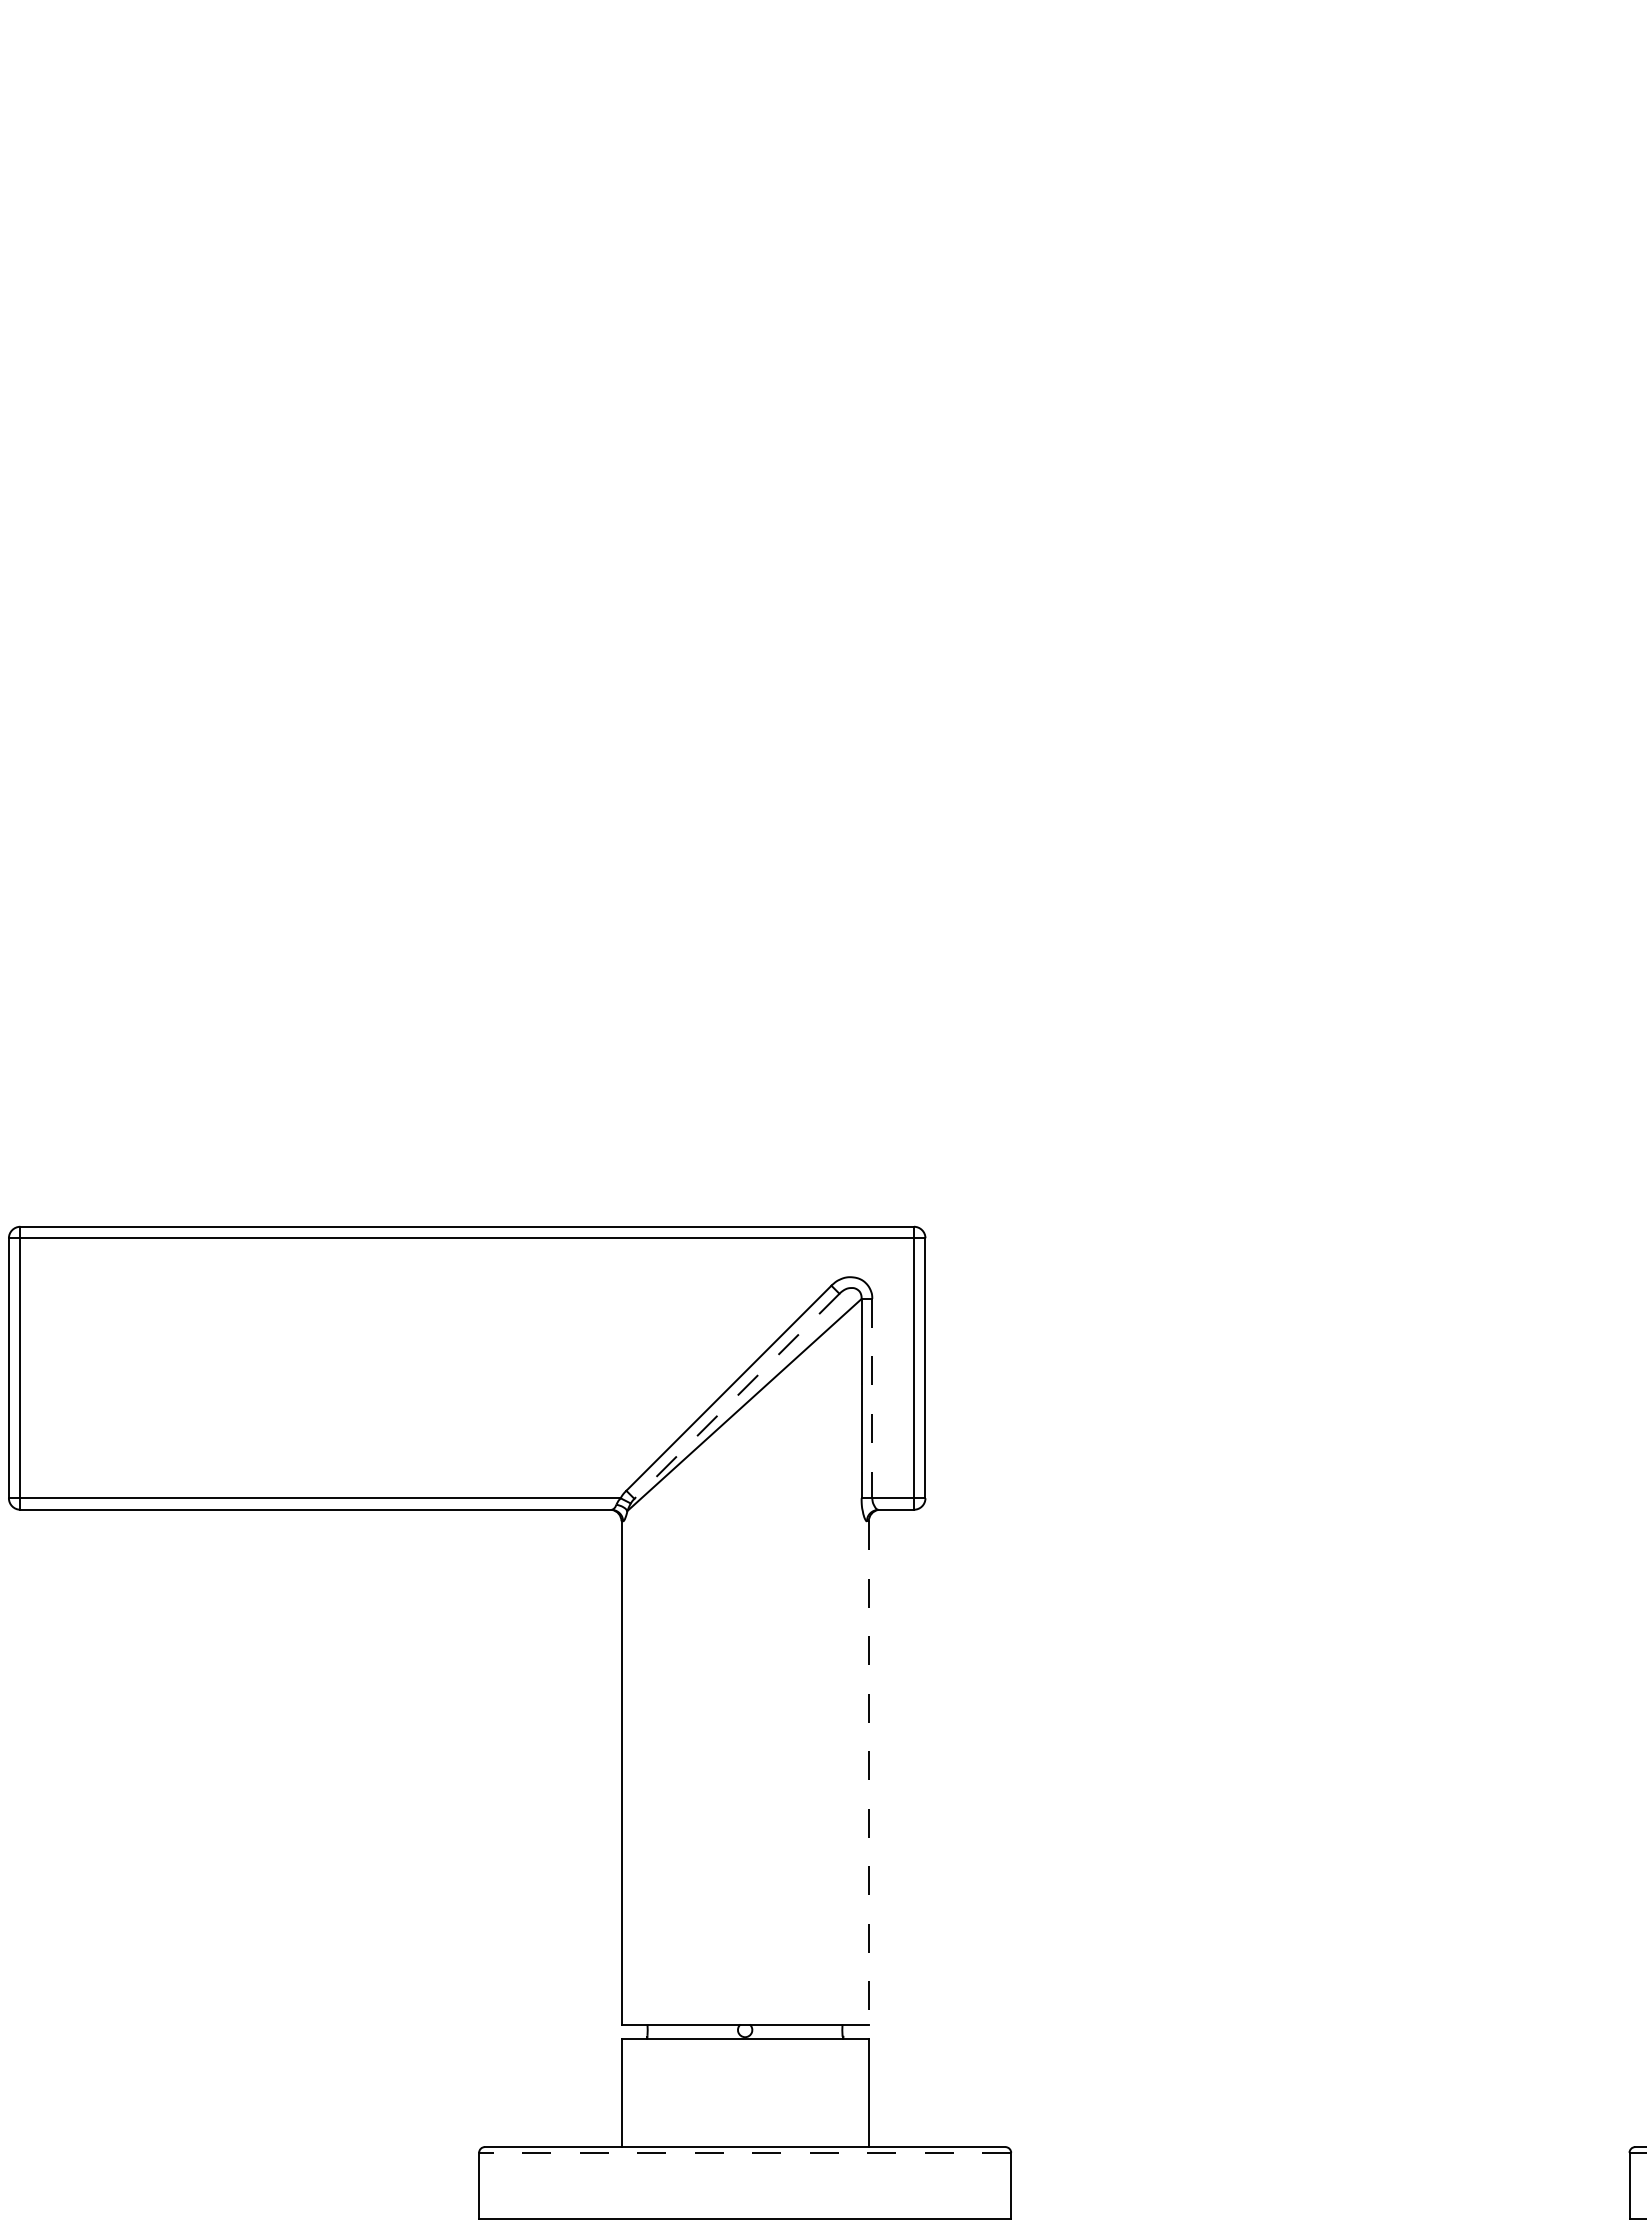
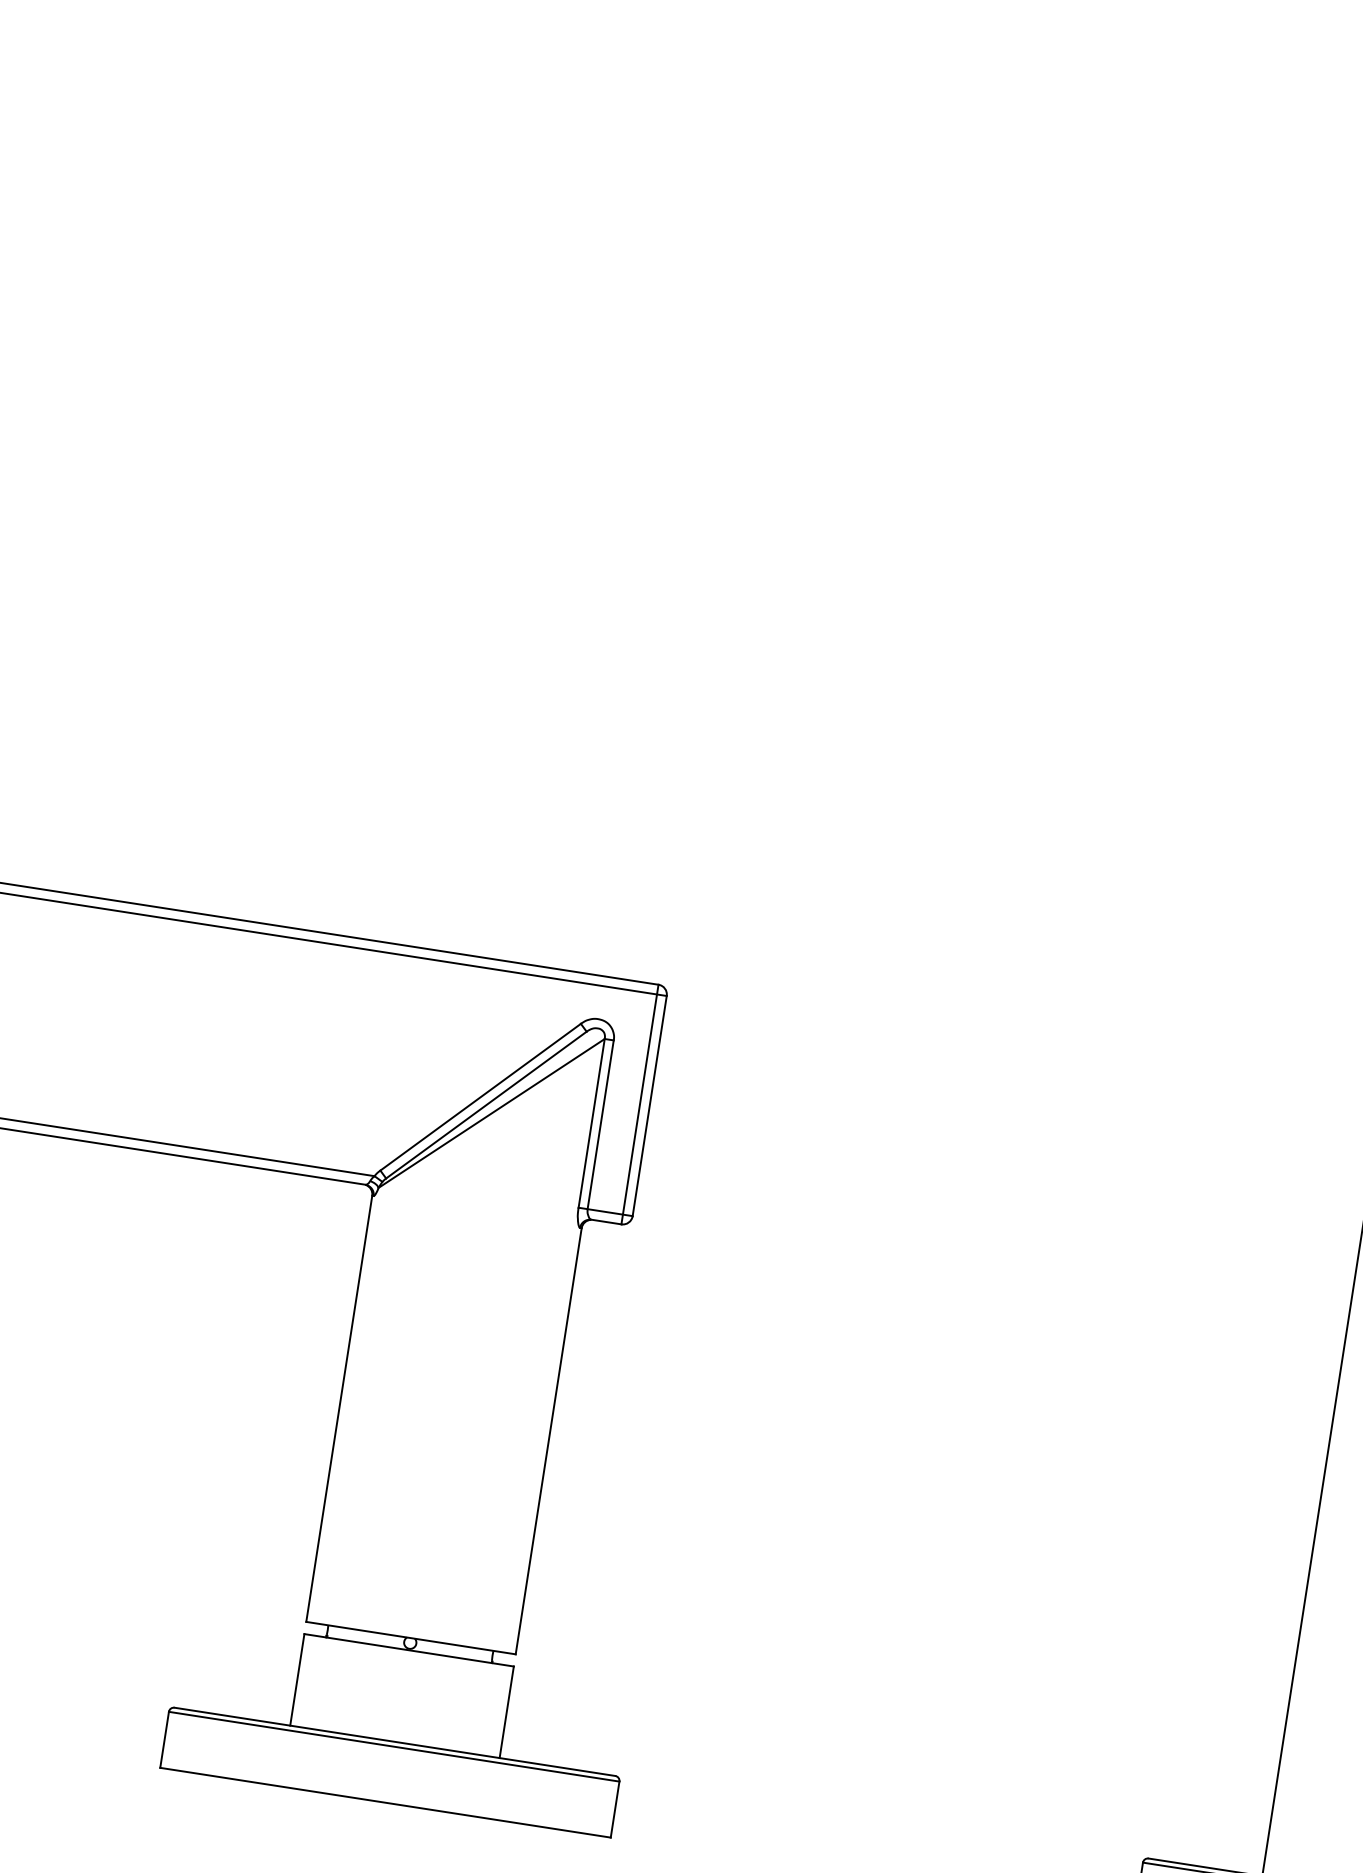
line: (736, 1396) -> (486, 1105), dashed -> solid
line: (872, 1398) -> (600, 1124), dashed -> solid
line: (868, 1772) -> (548, 1440), dashed -> solid
line: (744, 2152) -> (393, 1746), dashed -> solid

